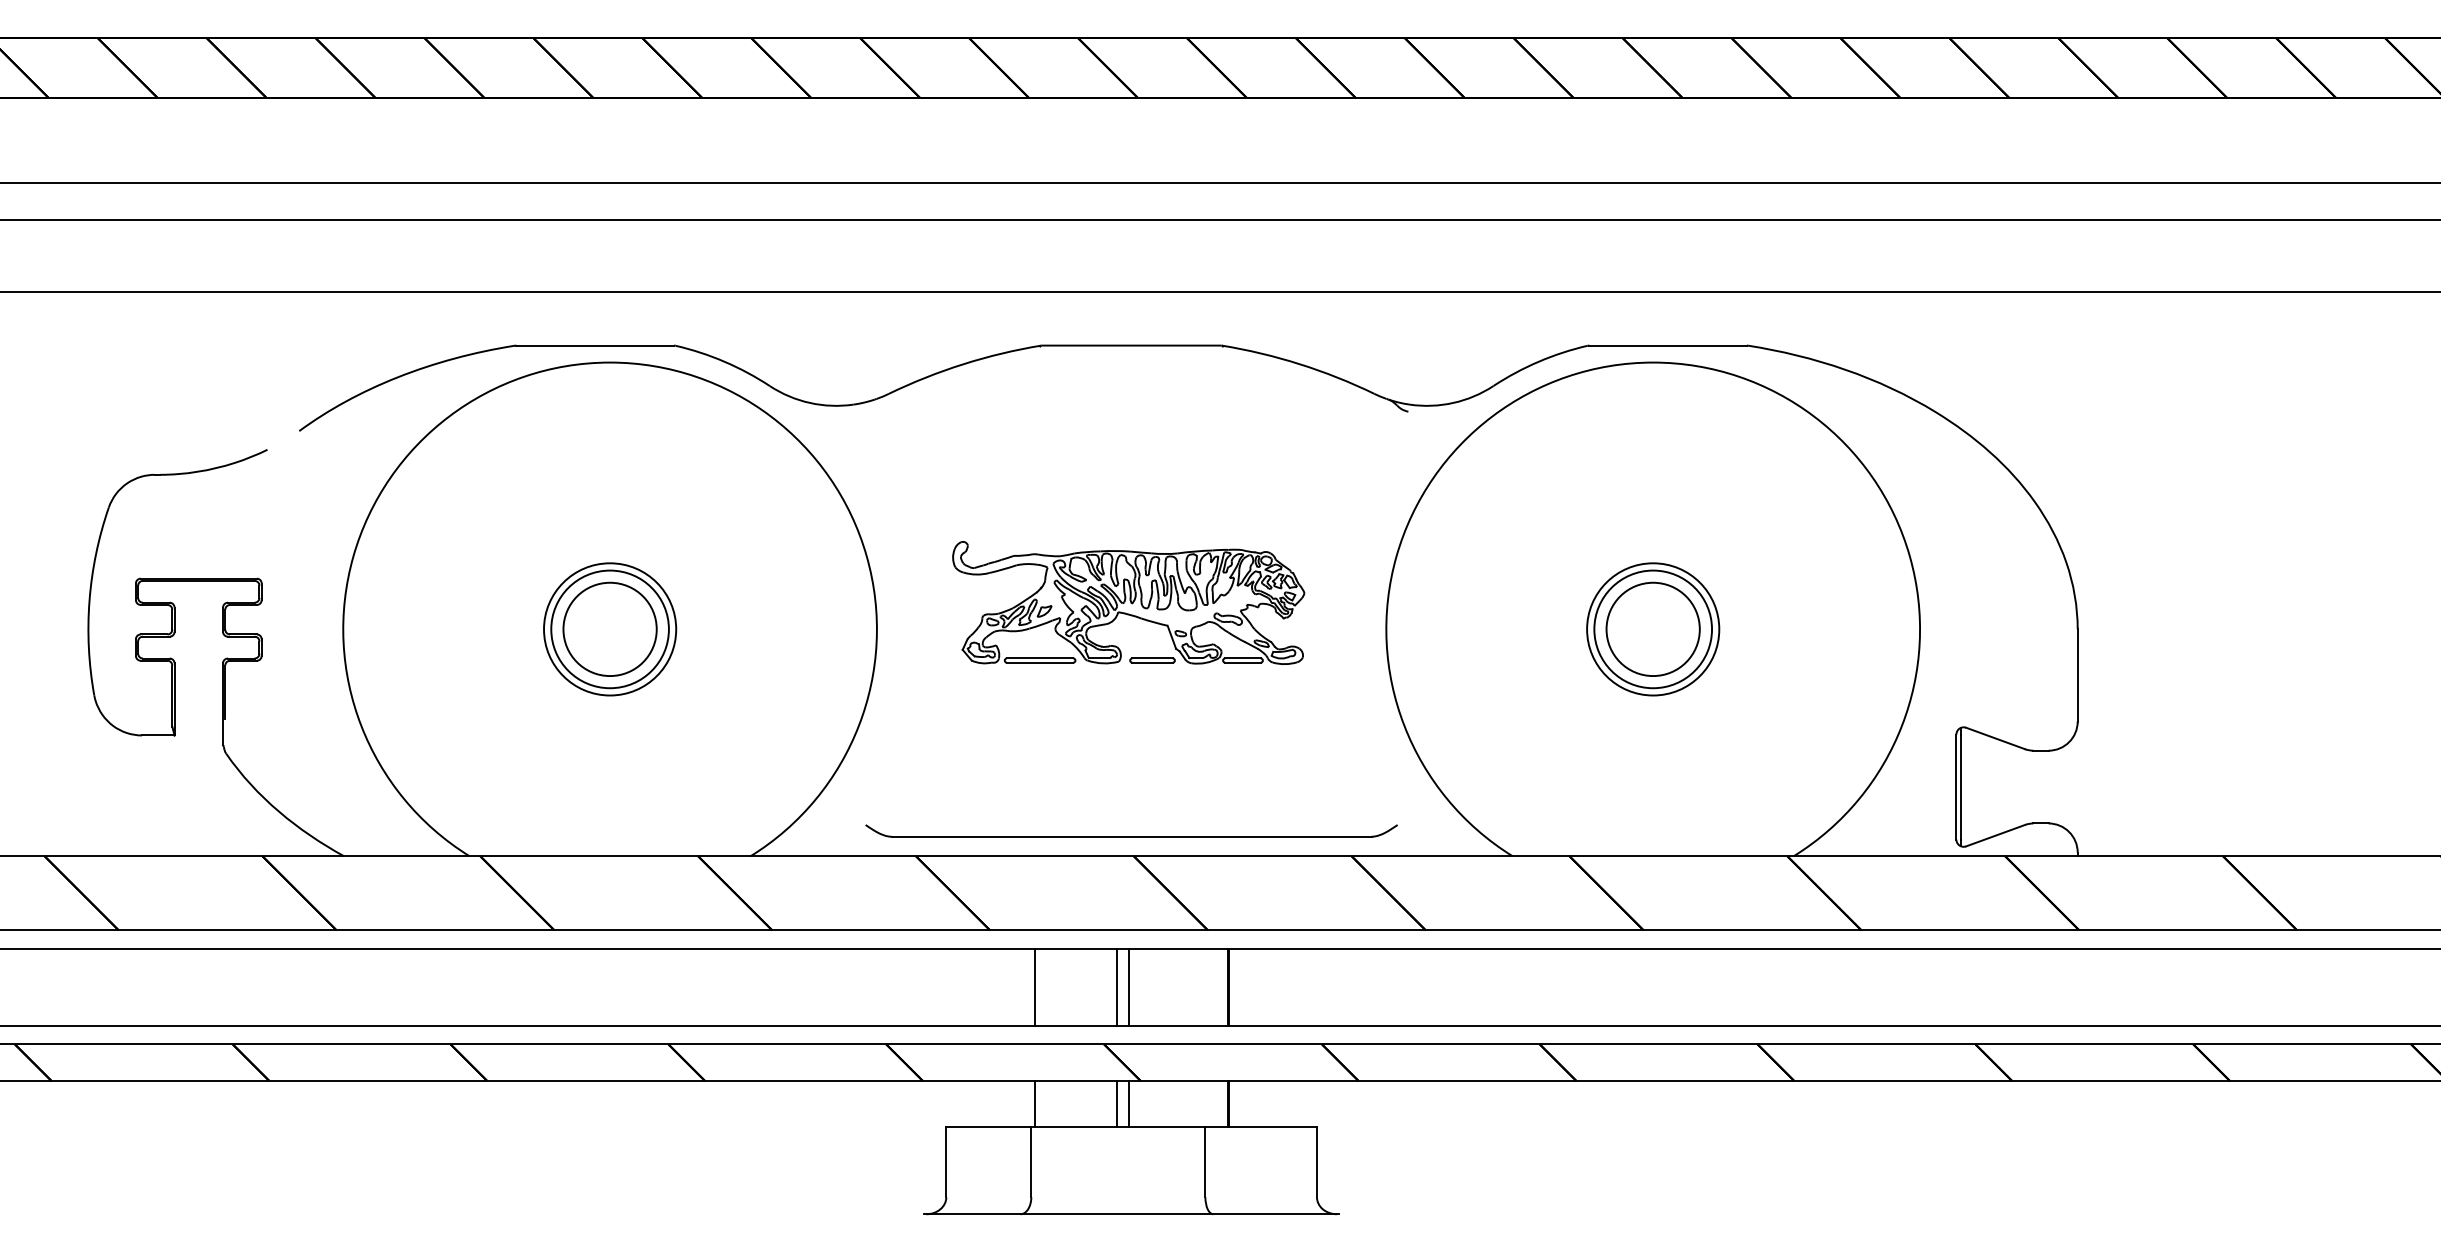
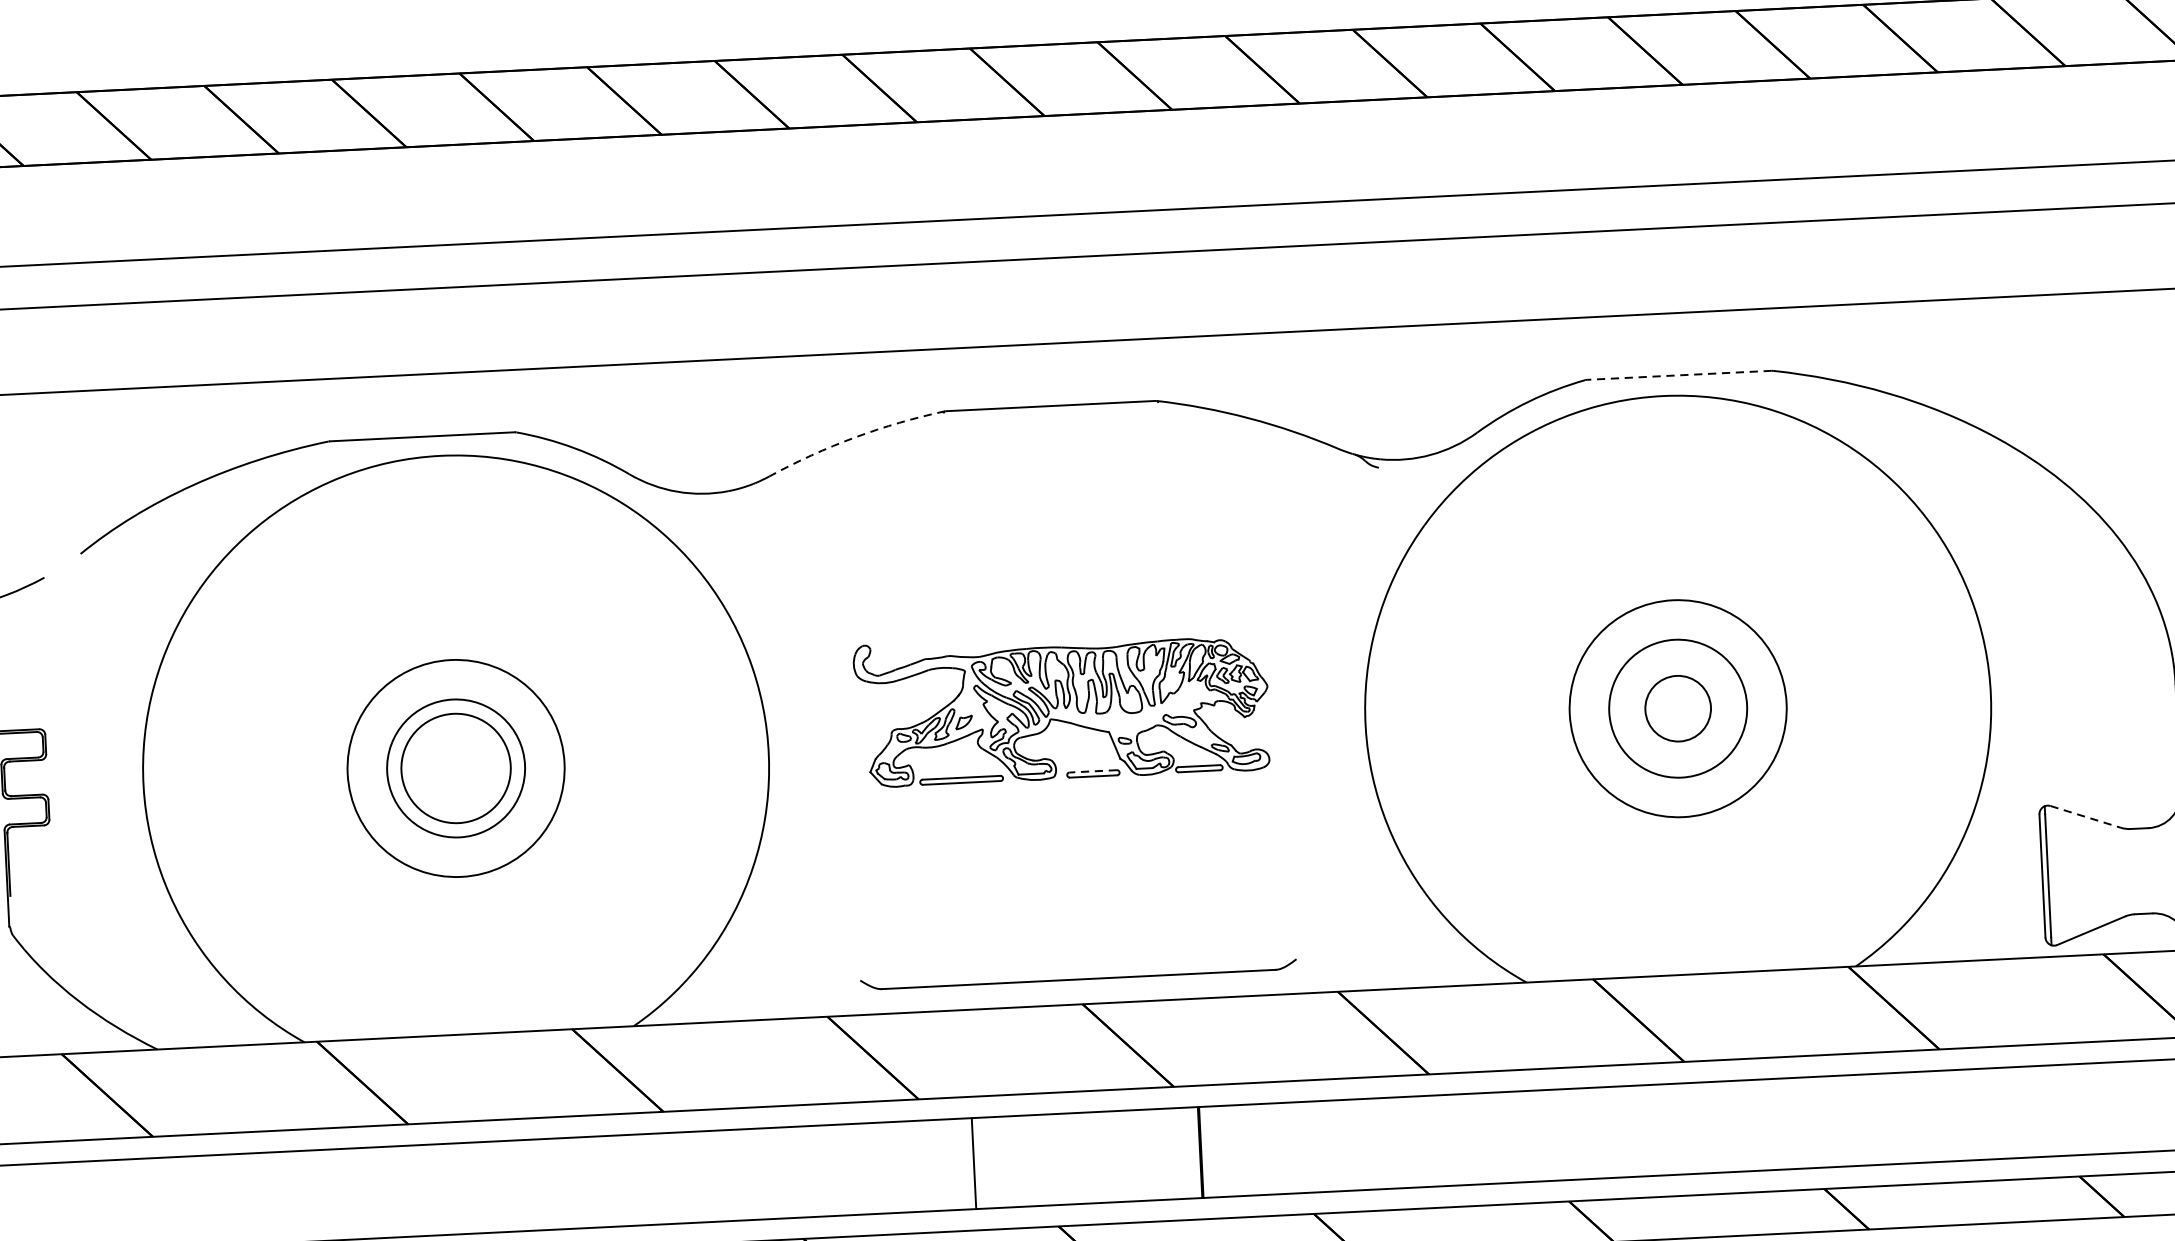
line: (1668, 345) -> (1679, 375), solid -> dashed
arc: (963, 364) -> (854, 437), solid -> dashed
circle: (610, 629) -> (456, 768), size x1.4
circle: (1652, 629) -> (1677, 708), size x0.6
circle: (1653, 629) -> (1678, 708), size x1.4
line: (1152, 658) -> (1093, 771), solid -> dashed
line: (1996, 738) -> (2086, 816), solid -> dashed
part: (1131, 830) -> (1078, 974), size x0.7
line: (1117, 987) -> (1071, 1158), removed
line: (1129, 987) -> (1085, 1158), removed

